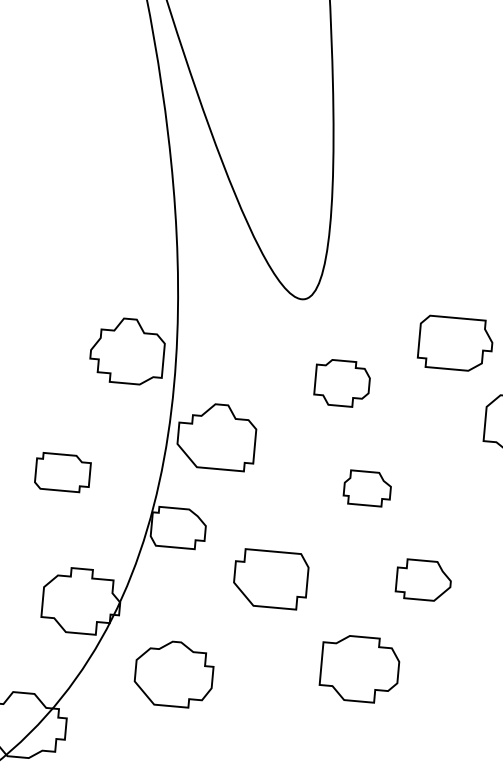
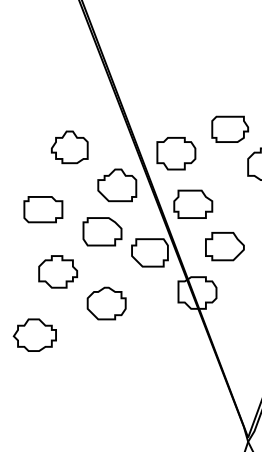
part: (342, 382) -> (176, 153), size x1.43
part: (63, 472) -> (43, 209), size x1.43
part: (367, 487) -> (193, 203), size x1.67
part: (178, 527) -> (102, 231), size x1.43
part: (422, 579) -> (224, 246), size x1.43

